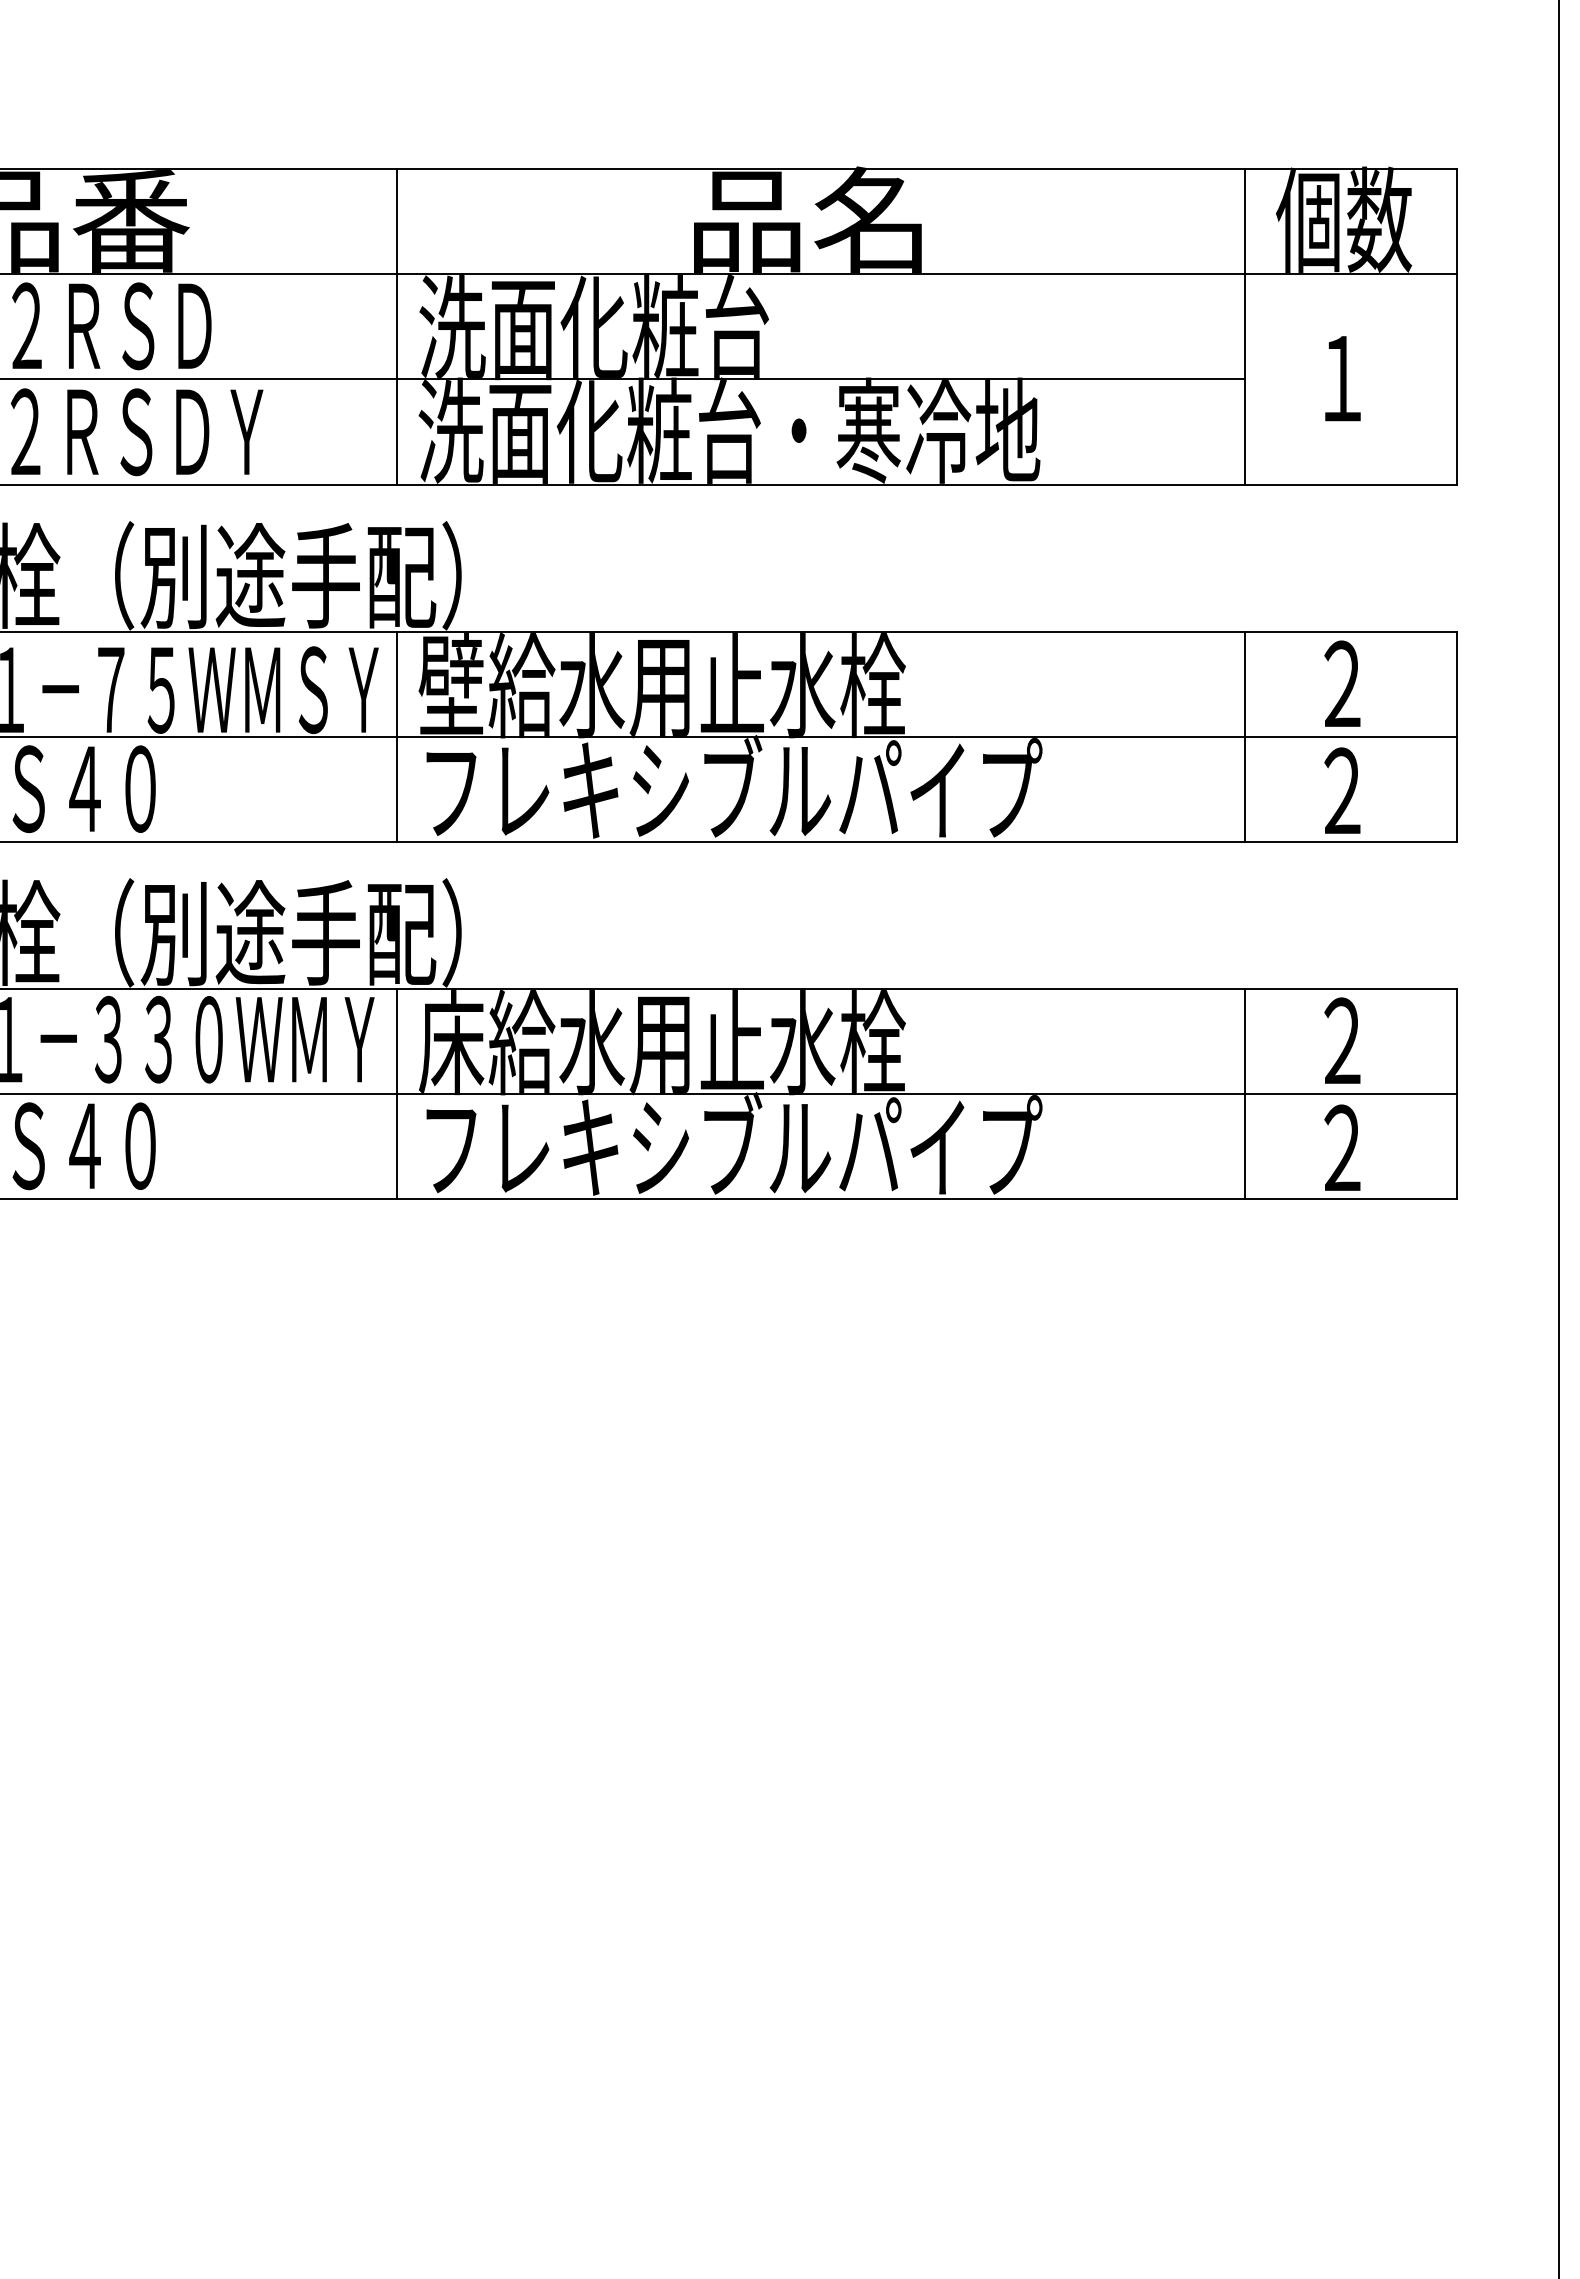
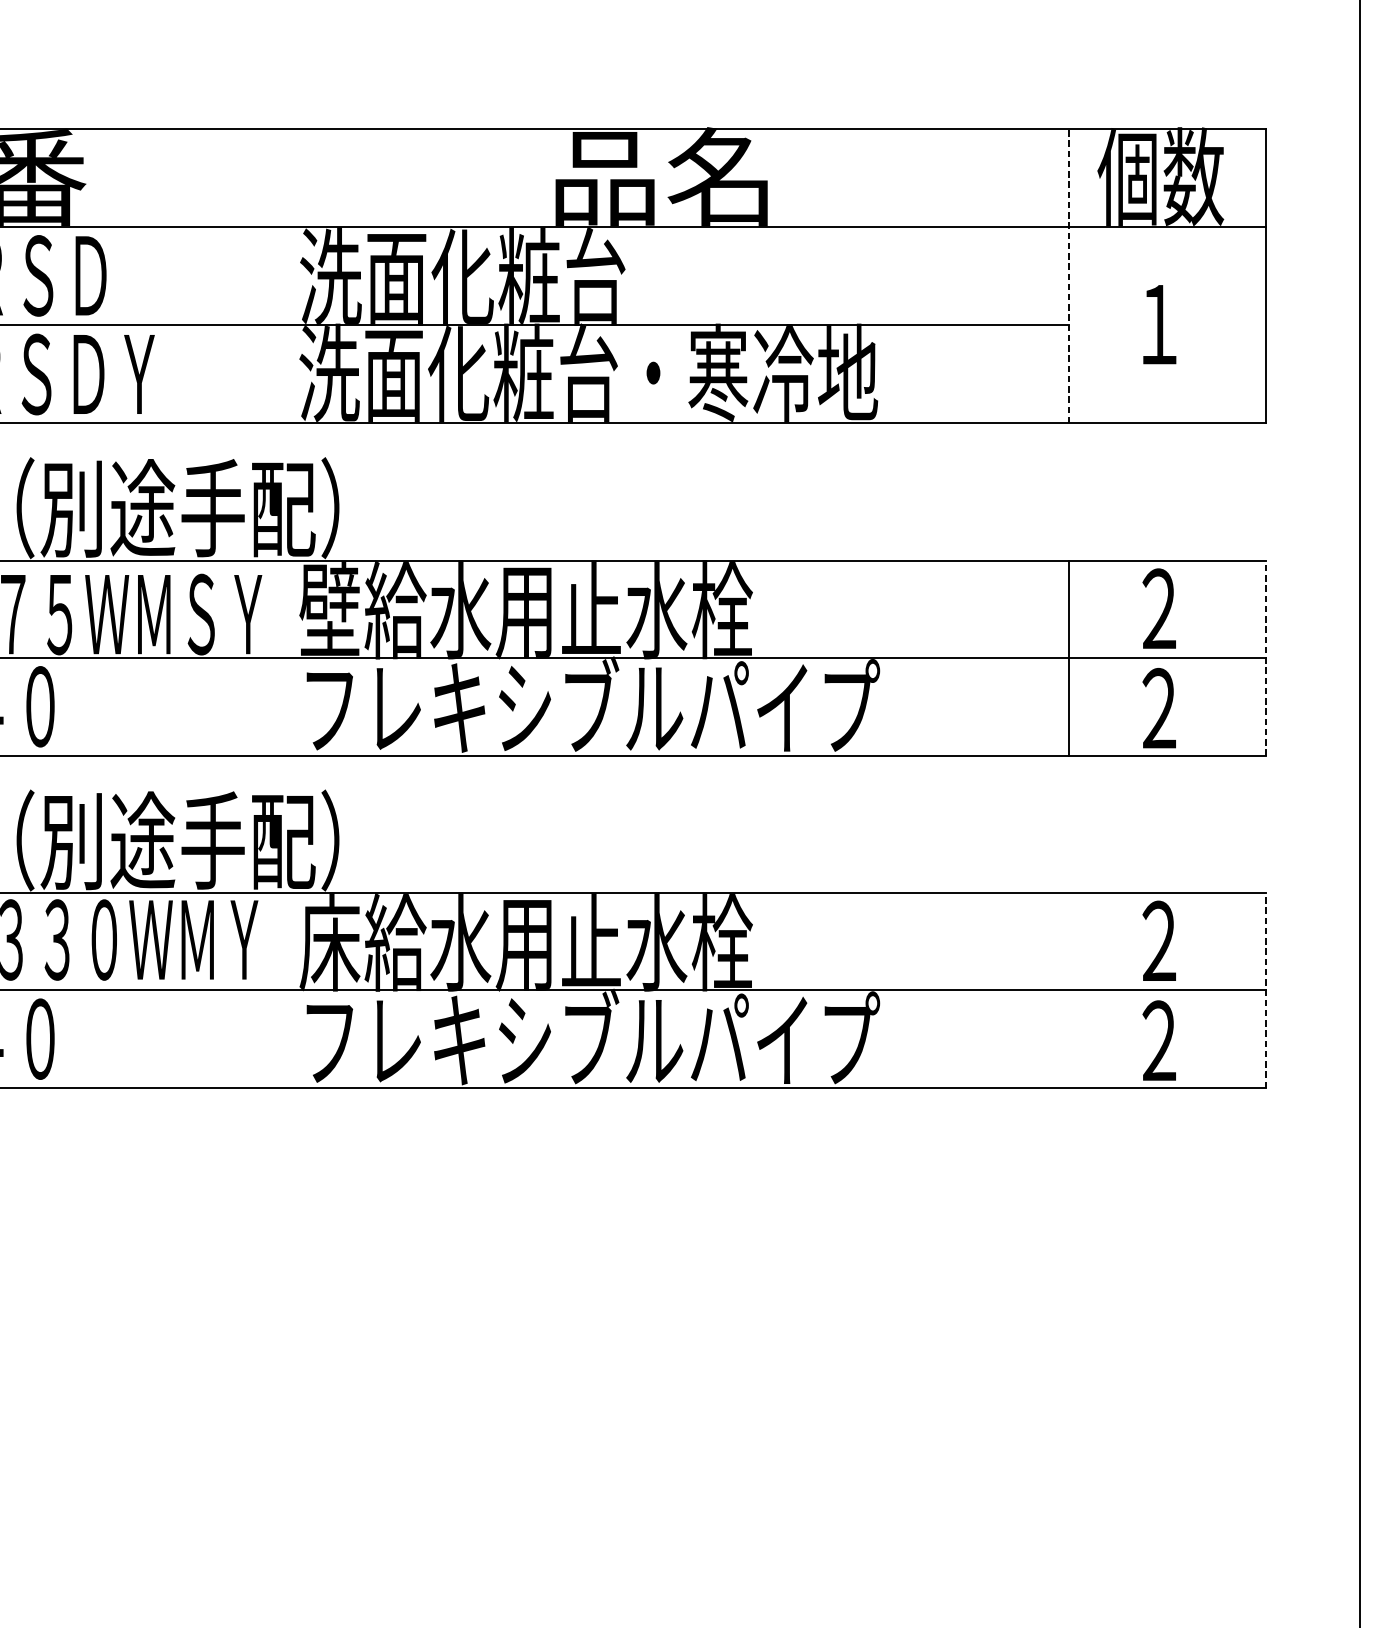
line: (397, 326) -> (279, 276), removed
line: (1244, 326) -> (1068, 276), solid -> dashed
line: (397, 736) -> (279, 657), removed
line: (1456, 736) -> (1265, 657), solid -> dashed
line: (397, 1093) -> (279, 990), removed
line: (1244, 1093) -> (1068, 990), removed
line: (1456, 1093) -> (1265, 990), solid -> dashed

